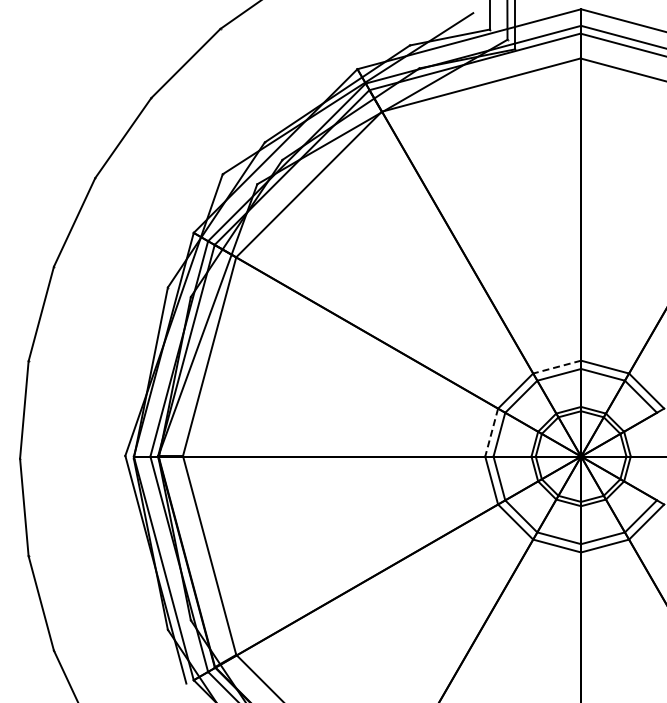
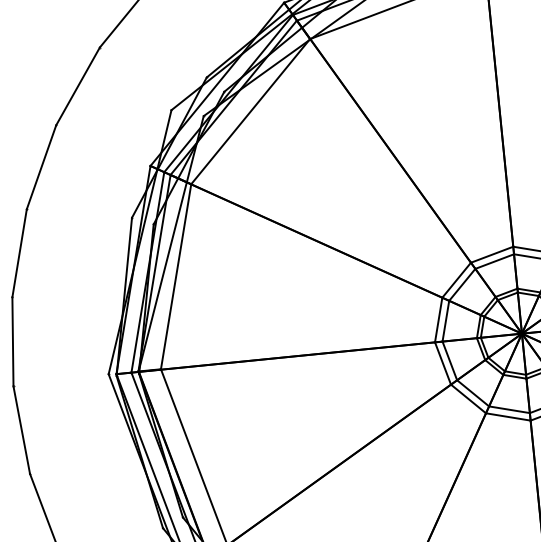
line: (557, 367) -> (492, 255), dashed -> solid
line: (491, 432) -> (438, 319), dashed -> solid

